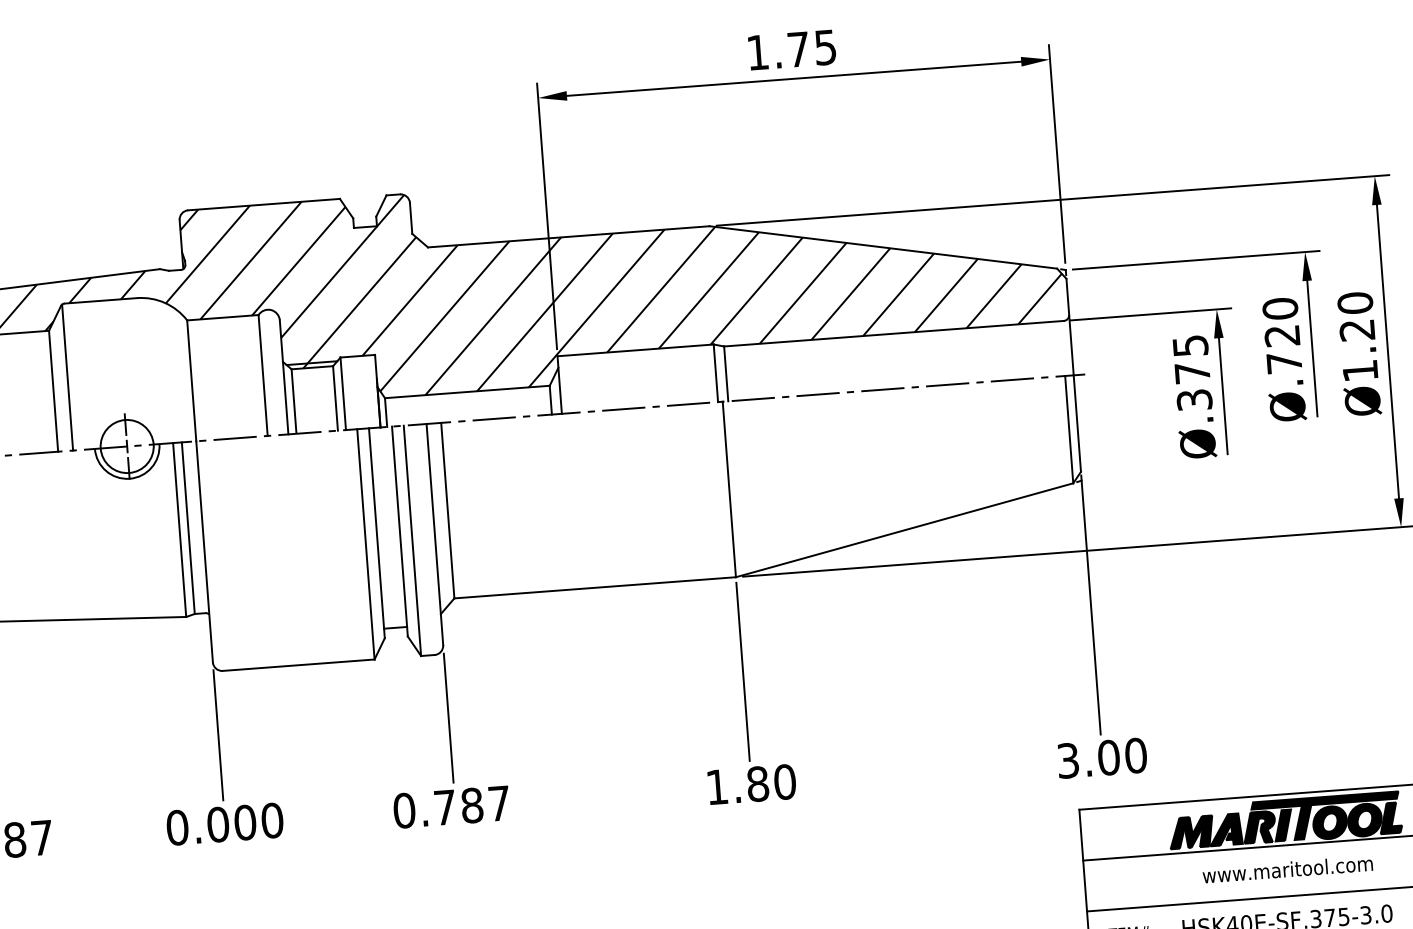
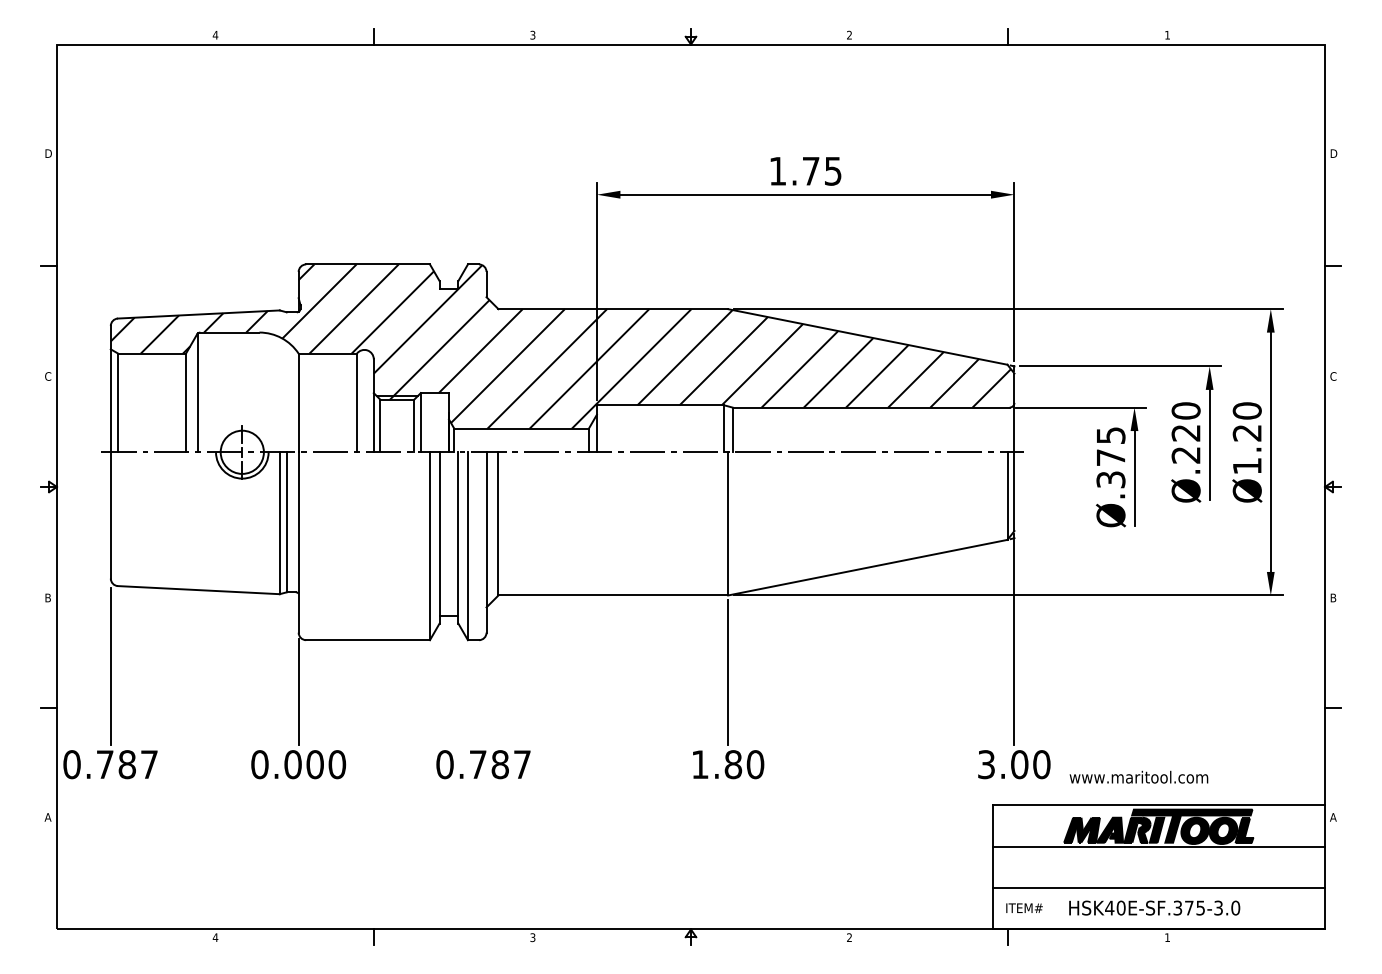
text: (1283, 363) -> (1185, 455), Ø.720 -> Ø.220
line: (448, 717) -> (486, 691), removed
text: (1287, 868) -> (1138, 776), moved

